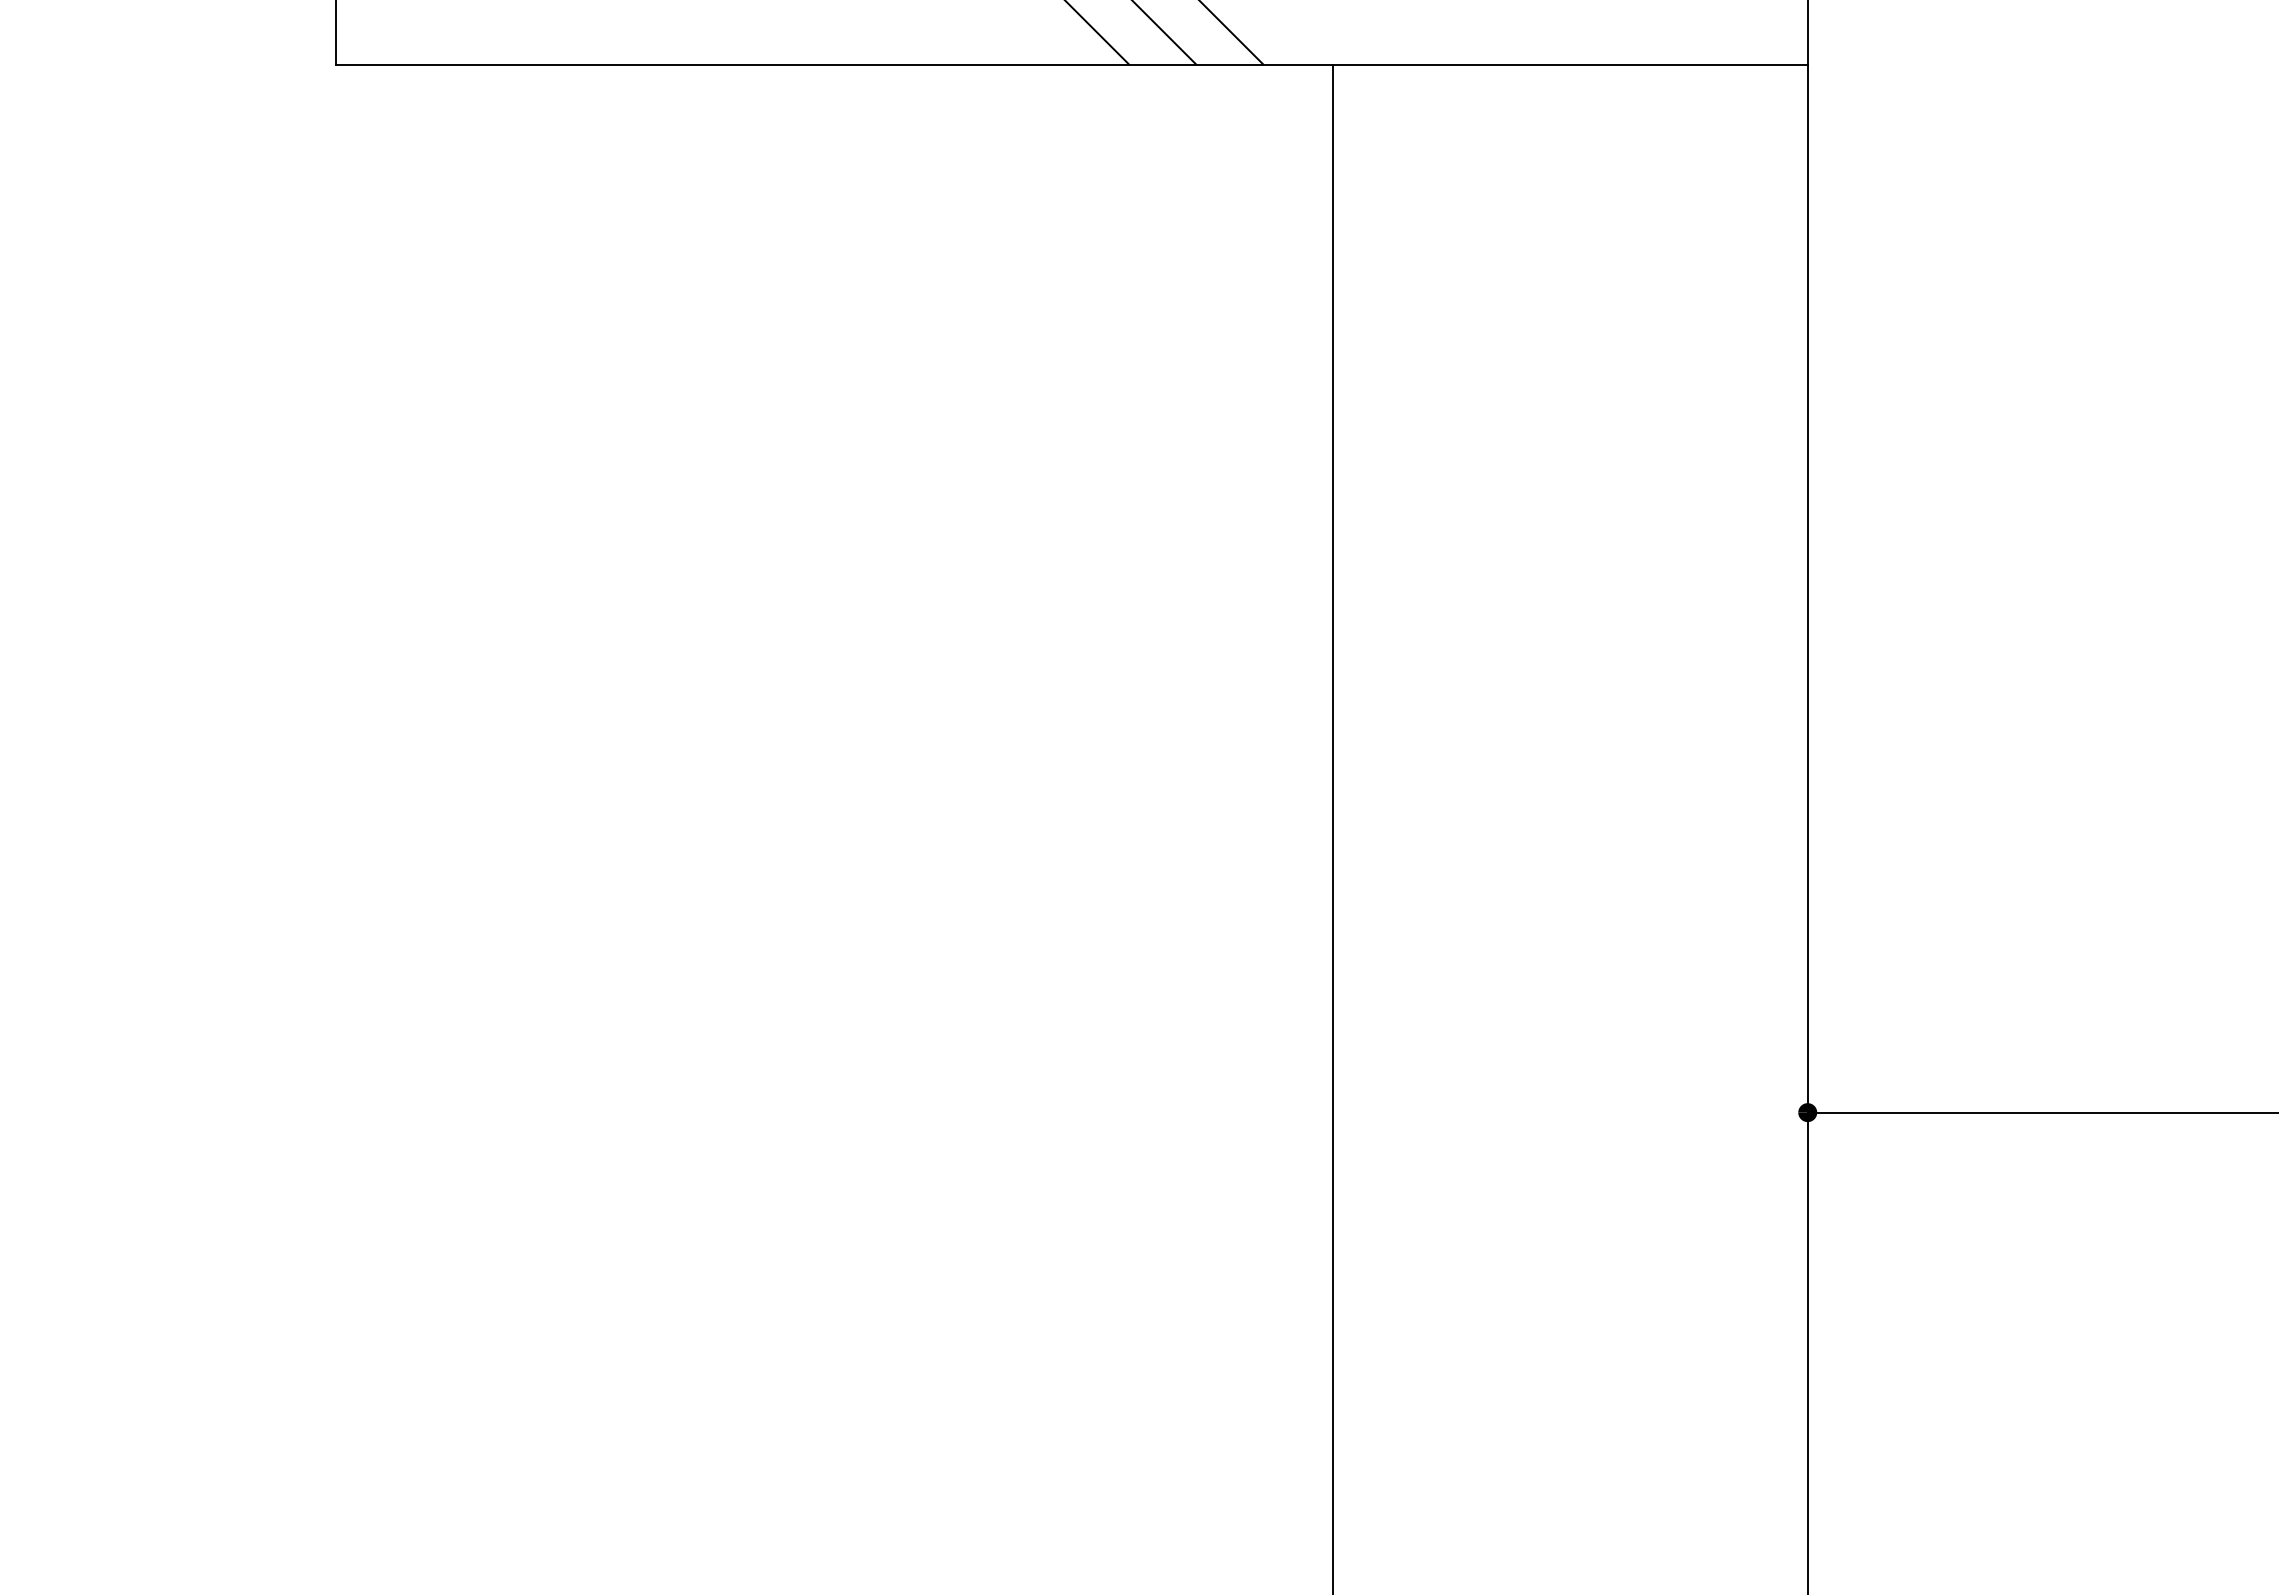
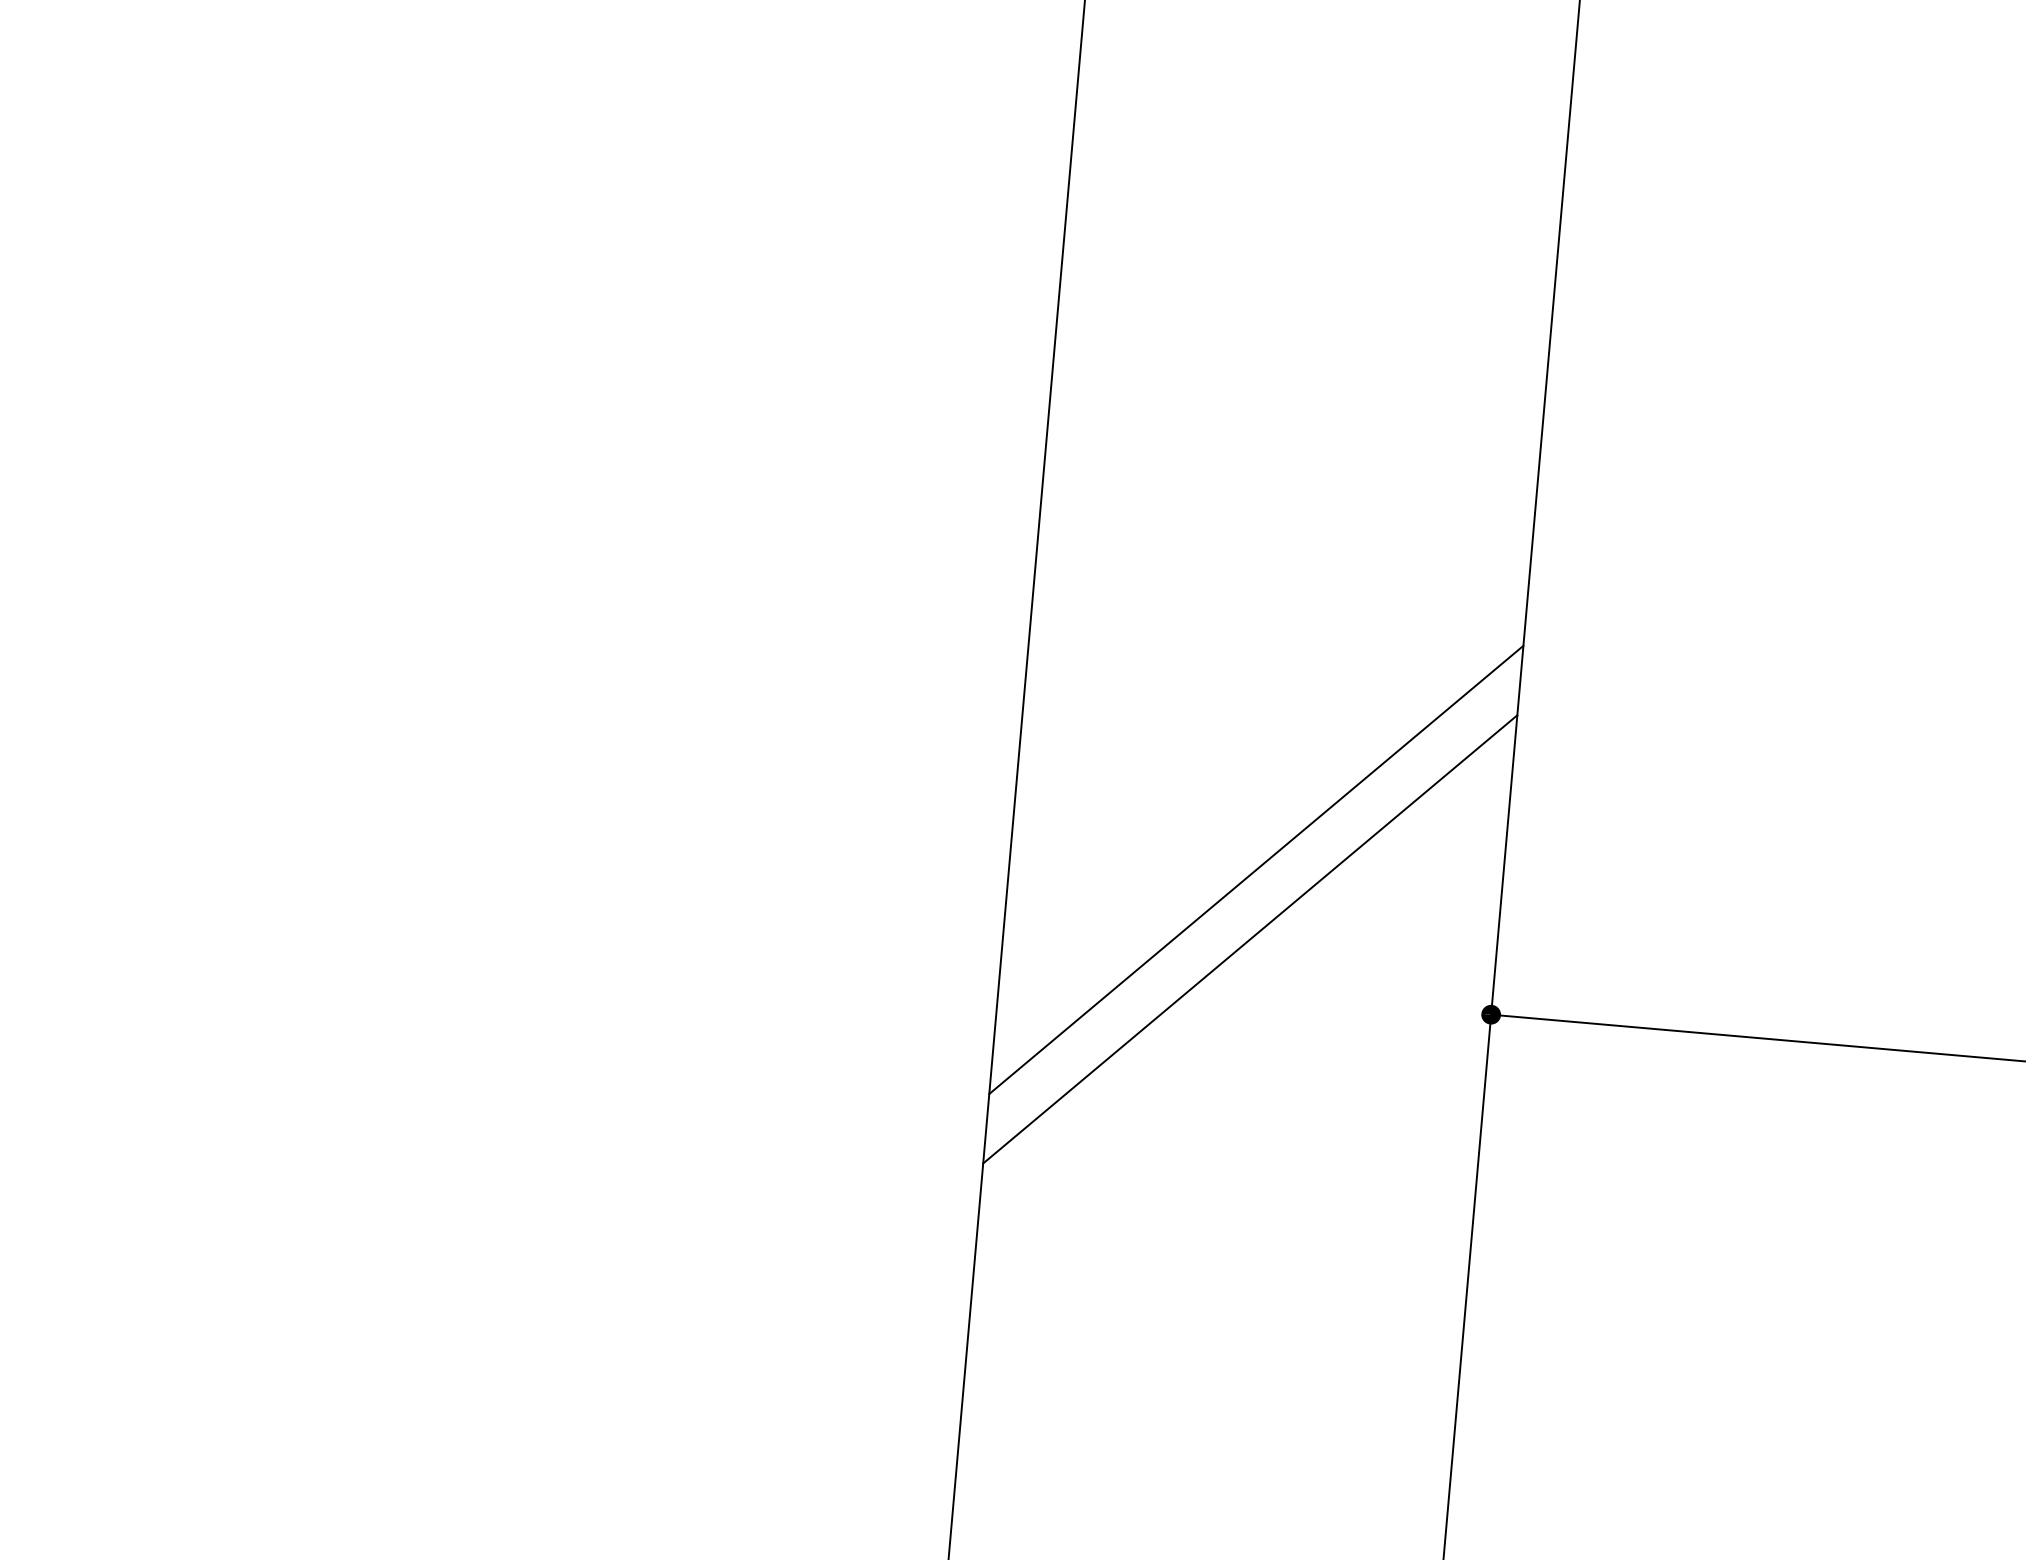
line: (1570, 993) -> (1256, 869), added
line: (1570, 1060) -> (1250, 939), added

